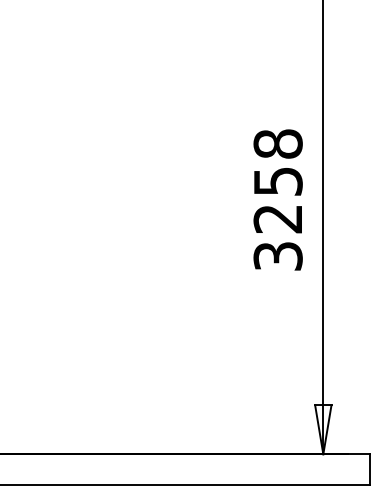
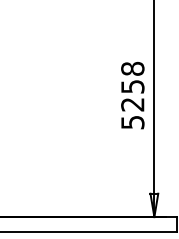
text: (277, 254) -> (132, 121), 3258 -> 5258

